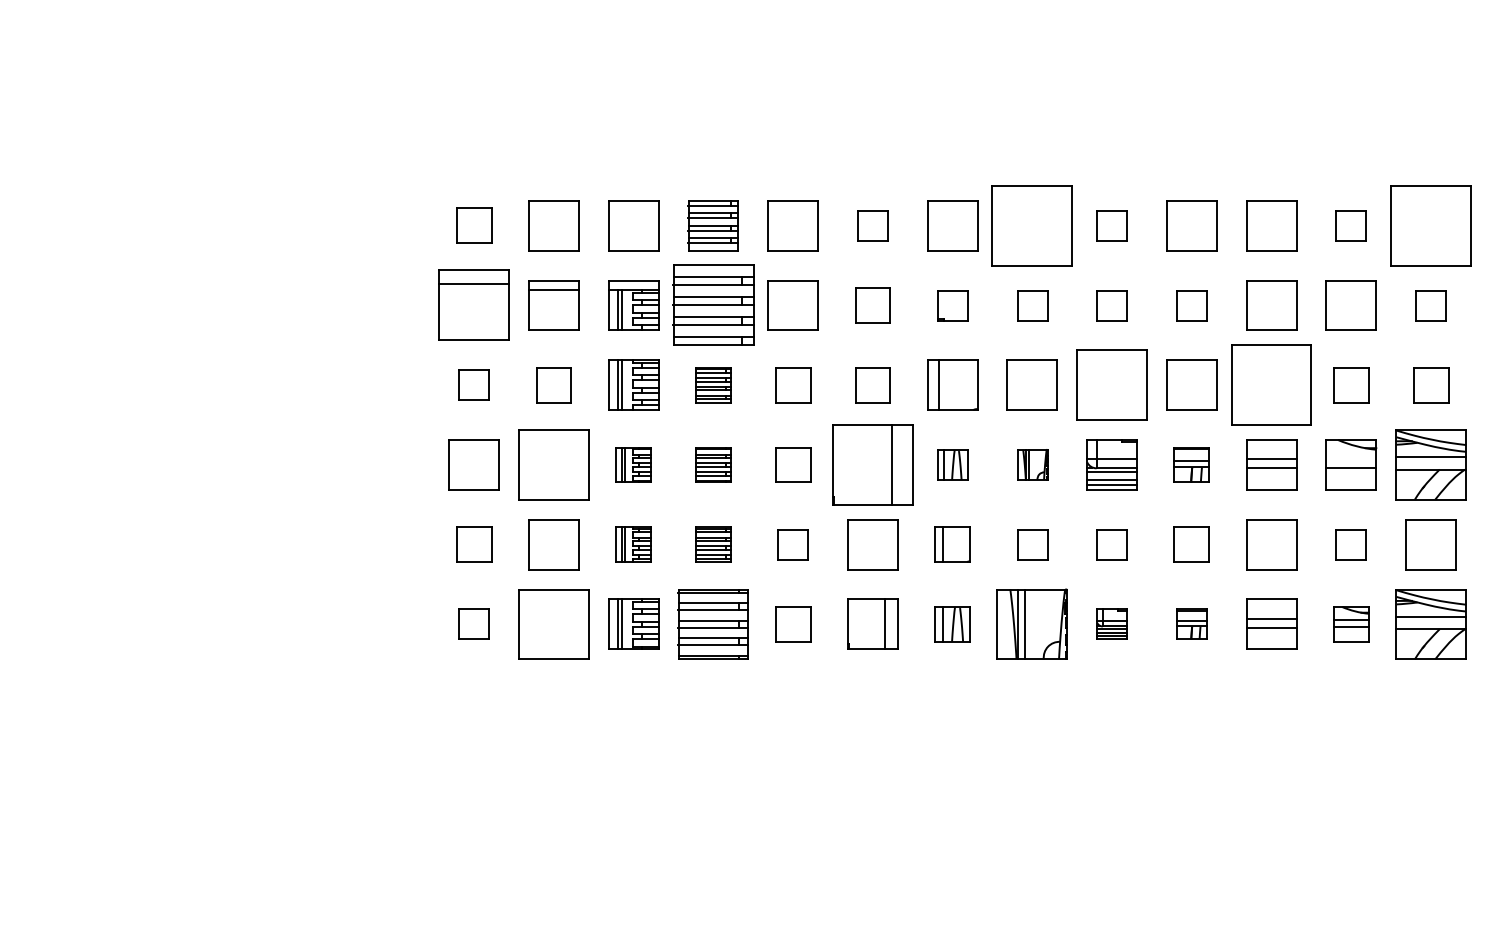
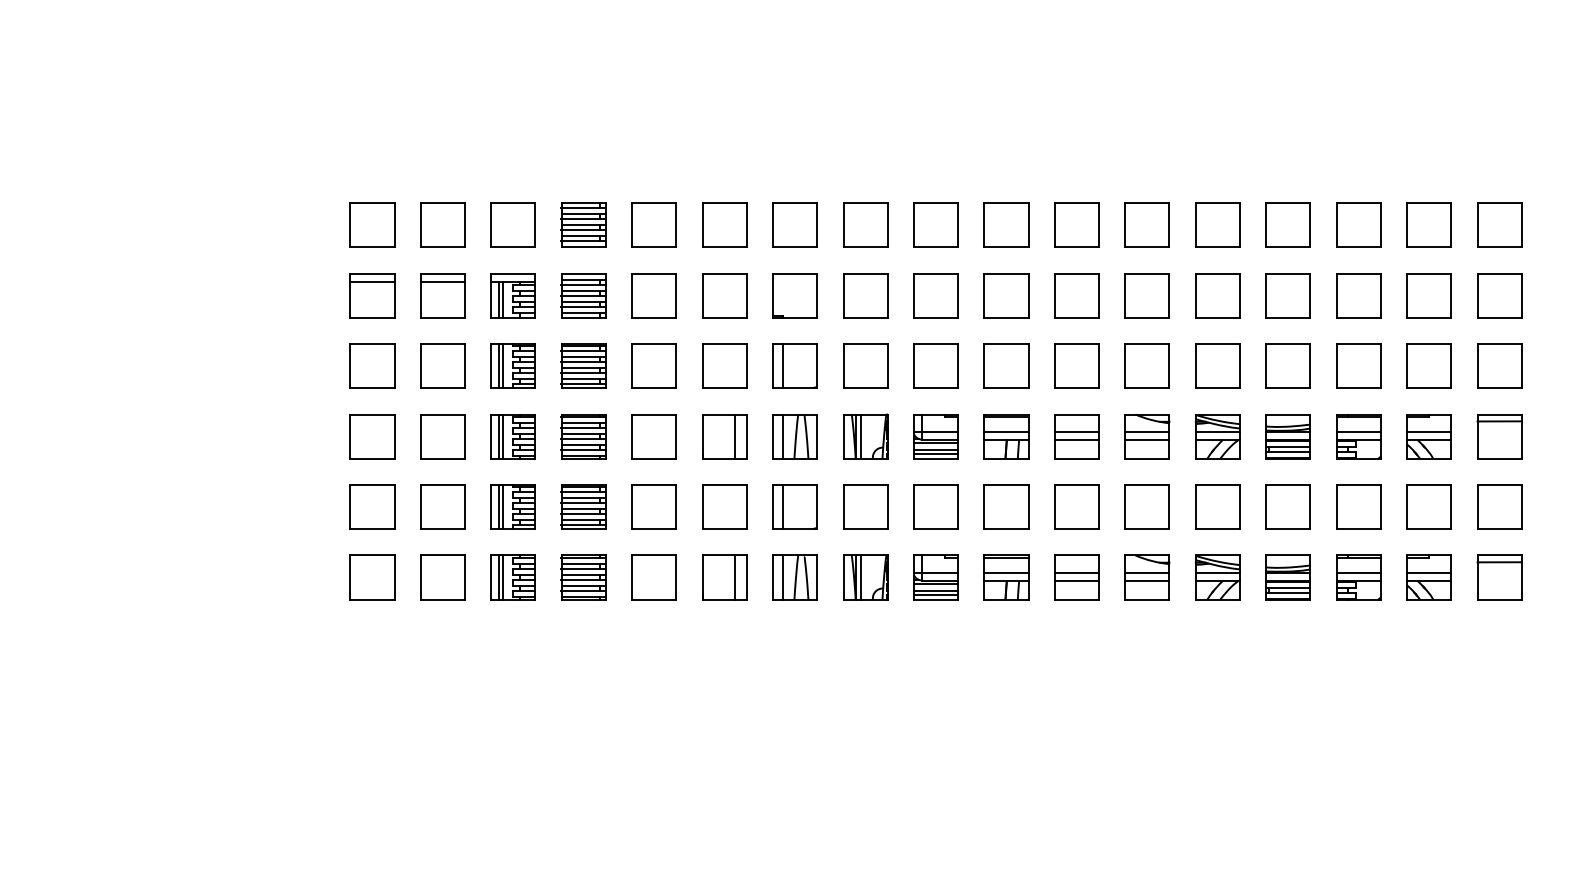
part: (474, 224) -> (372, 224), size x1.43
part: (872, 224) -> (724, 224), size x1.67
part: (1032, 224) -> (865, 224), size x0.62
part: (1111, 224) -> (935, 224), size x1.67
part: (1350, 224) -> (1146, 224), size x1.67
part: (1430, 224) -> (1217, 224), size x0.62
part: (474, 305) -> (372, 295), size x0.71
part: (713, 305) -> (583, 295), size x0.62
part: (872, 305) -> (724, 295), size x1.43
part: (951, 305) -> (794, 295), size x1.67
part: (1032, 305) -> (865, 295), size x1.67
part: (1111, 305) -> (935, 295), size x1.67
part: (1191, 305) -> (1006, 295), size x1.67
part: (1430, 305) -> (1217, 295), size x1.67
part: (474, 384) -> (372, 365), size x1.67
part: (553, 384) -> (442, 365), size x1.43
part: (713, 384) -> (583, 365), size x1.43
part: (792, 384) -> (653, 365), size x1.43
part: (872, 384) -> (724, 365), size x1.43
part: (1111, 384) -> (935, 365), size x0.71
part: (1271, 384) -> (1076, 365), size x0.62
part: (1350, 384) -> (1146, 365), size x1.43
part: (1430, 384) -> (1217, 365), size x1.43
line: (1351, 459) -> (1147, 431), added
part: (553, 464) -> (442, 436), size x0.71
part: (632, 464) -> (512, 436), size x1.43
part: (713, 464) -> (583, 436), size x1.43
part: (792, 464) -> (653, 436), size x1.43
part: (872, 464) -> (724, 436), size x0.62
part: (951, 464) -> (794, 436), size x1.67
part: (1032, 464) -> (865, 436), size x1.67
part: (1191, 464) -> (1006, 436), size x1.43
part: (1430, 464) -> (1217, 436), size x0.71
part: (474, 544) -> (372, 506), size x1.43
part: (632, 544) -> (512, 506), size x1.43
part: (713, 544) -> (583, 506), size x1.43
part: (792, 544) -> (653, 506), size x1.67
part: (951, 544) -> (794, 506), size x1.43
part: (1032, 544) -> (865, 506), size x1.67
part: (1111, 544) -> (935, 506), size x1.67
part: (1191, 544) -> (1006, 506), size x1.43
part: (1350, 544) -> (1146, 506), size x1.67
part: (474, 624) -> (372, 577), size x1.67
part: (553, 624) -> (442, 577), size x0.71
part: (713, 624) -> (583, 577), size x0.71
part: (792, 624) -> (653, 577), size x1.43
part: (951, 624) -> (794, 577), size x1.43
part: (1032, 624) -> (865, 577), size x0.71
part: (1111, 624) -> (935, 577), size x1.67
part: (1191, 624) -> (1006, 577), size x1.67
part: (1351, 624) -> (1147, 577), size x1.43
part: (1430, 624) -> (1217, 577), size x0.71

